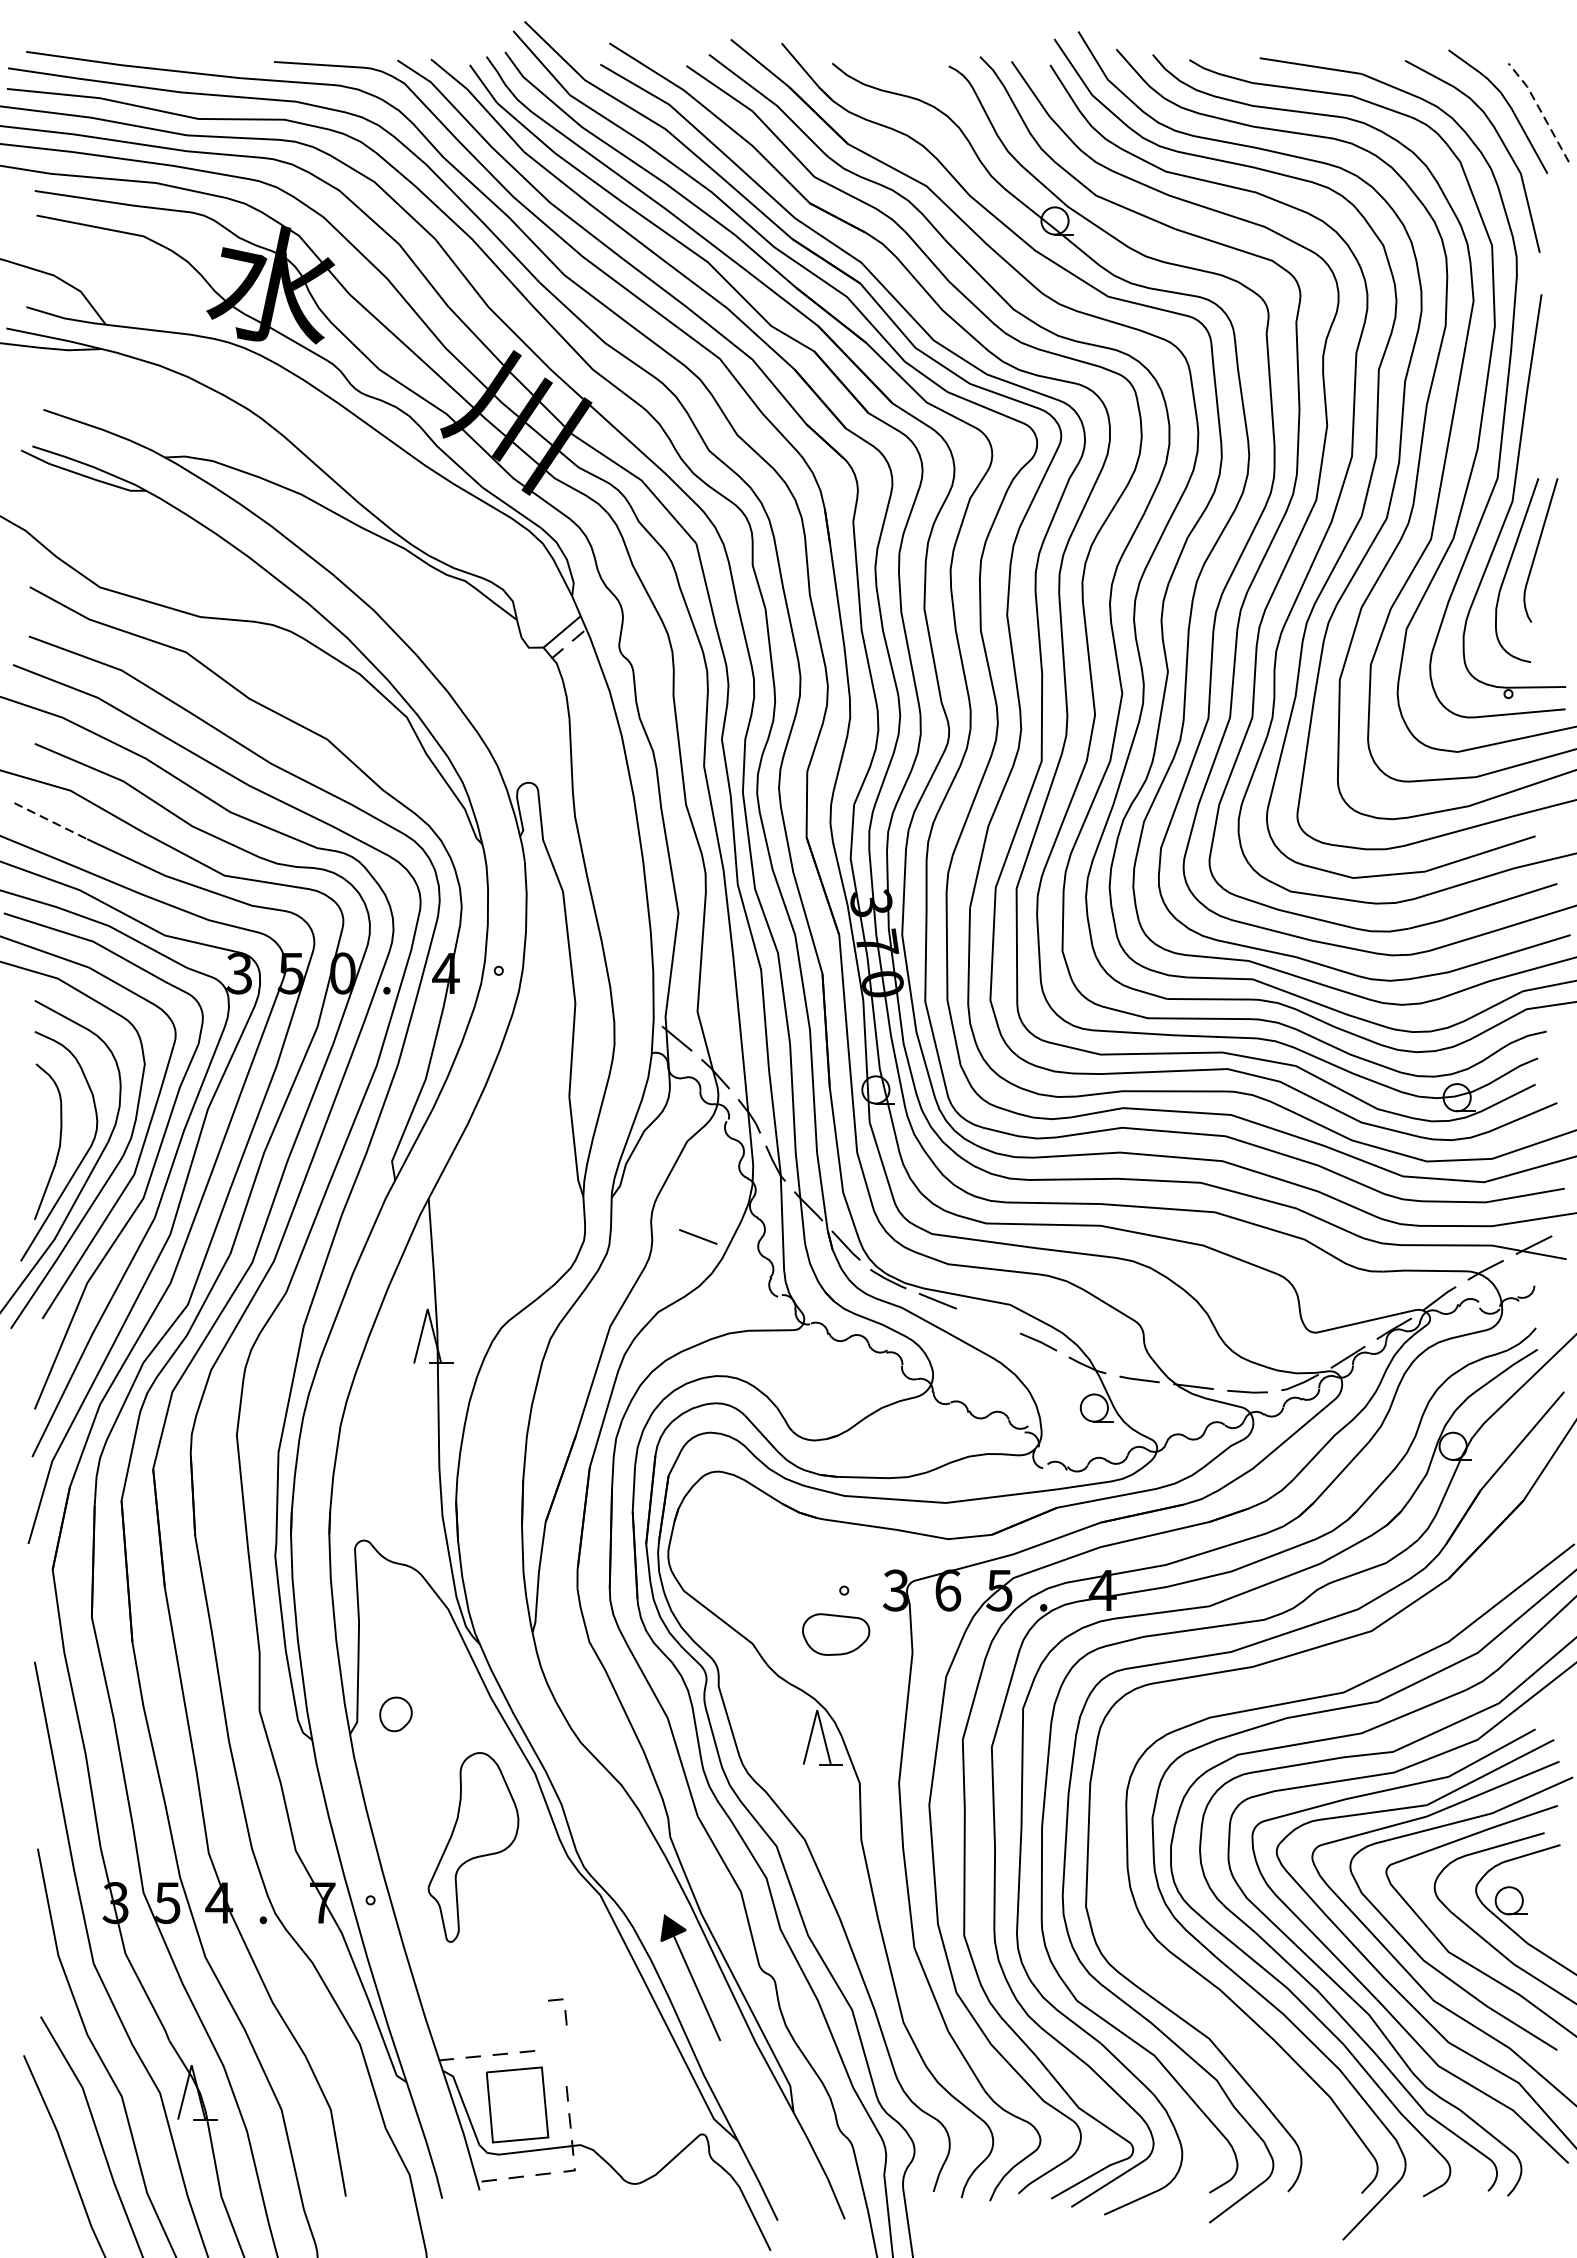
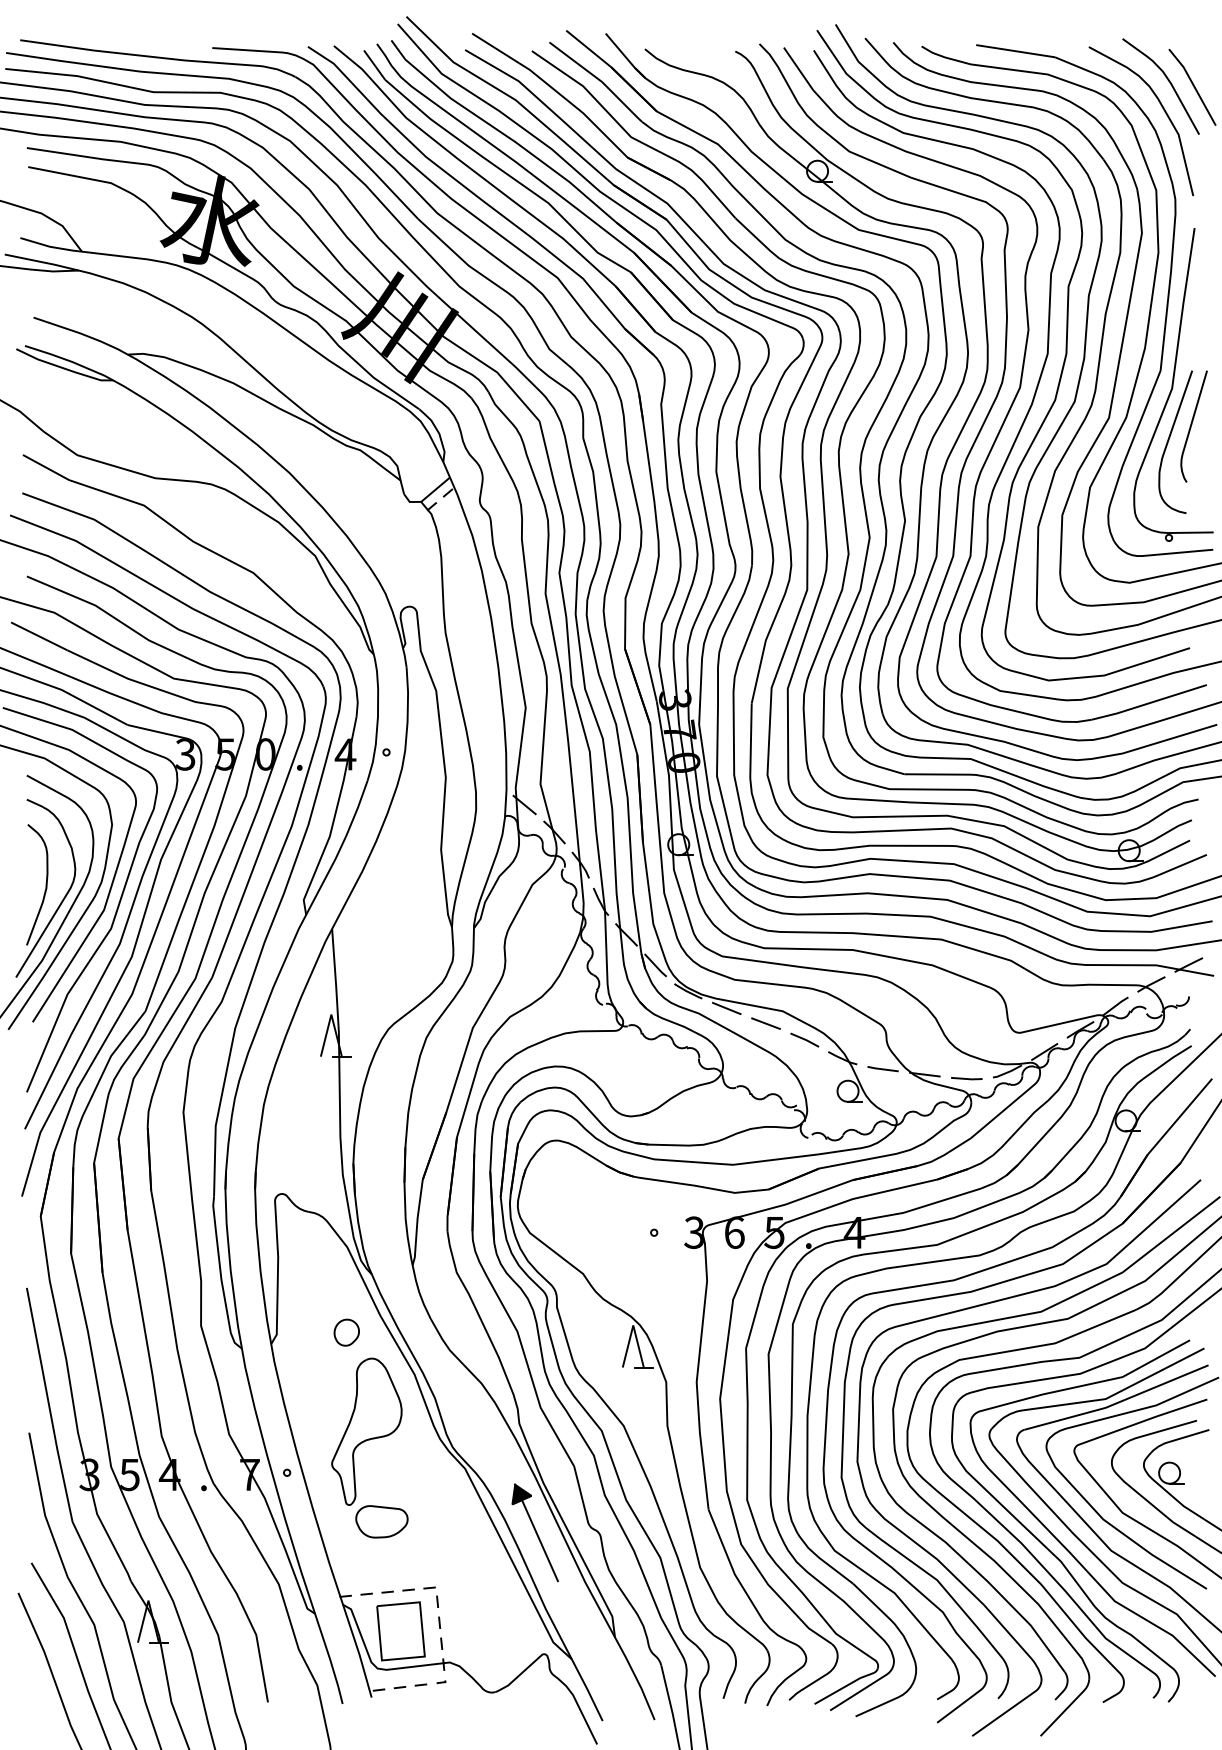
line: (1540, 110) -> (1193, 85), dashed -> solid
line: (51, 821) -> (39, 636), dashed -> solid
line: (697, 1236) -> (765, 1023), moved
part: (835, 1634) -> (381, 1521), moved
part: (395, 1714) -> (346, 1332), moved
curve: (1207, 2008) -> (935, 1556), added
part: (556, 2010) -> (430, 1596), moved

